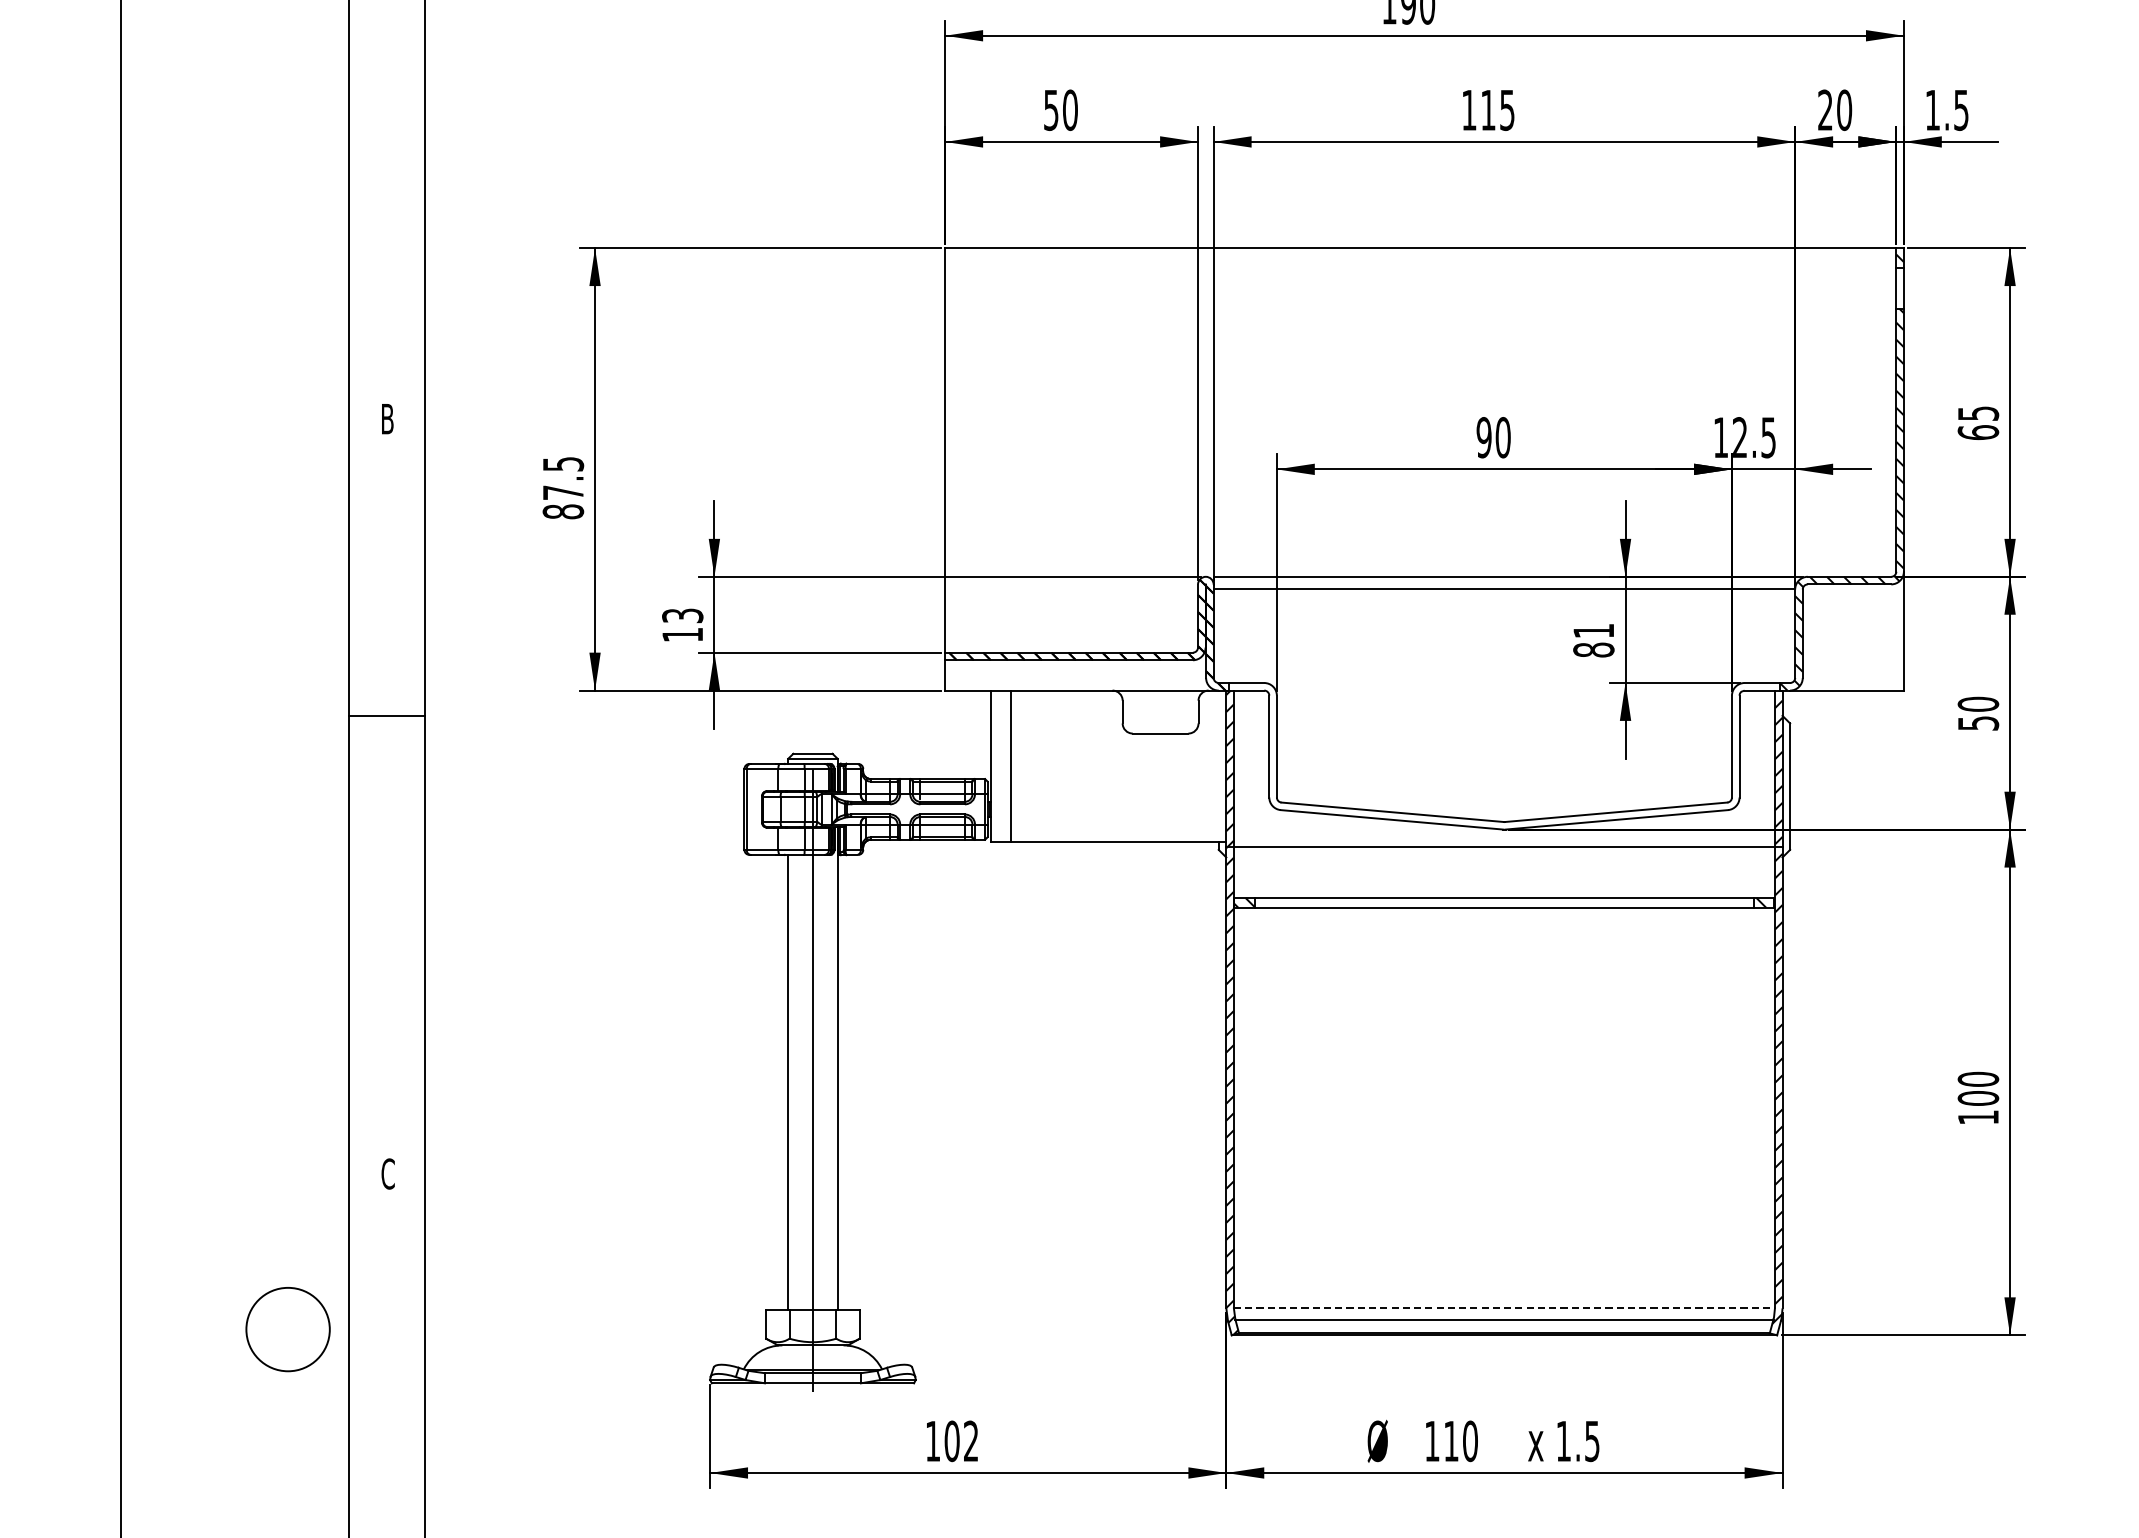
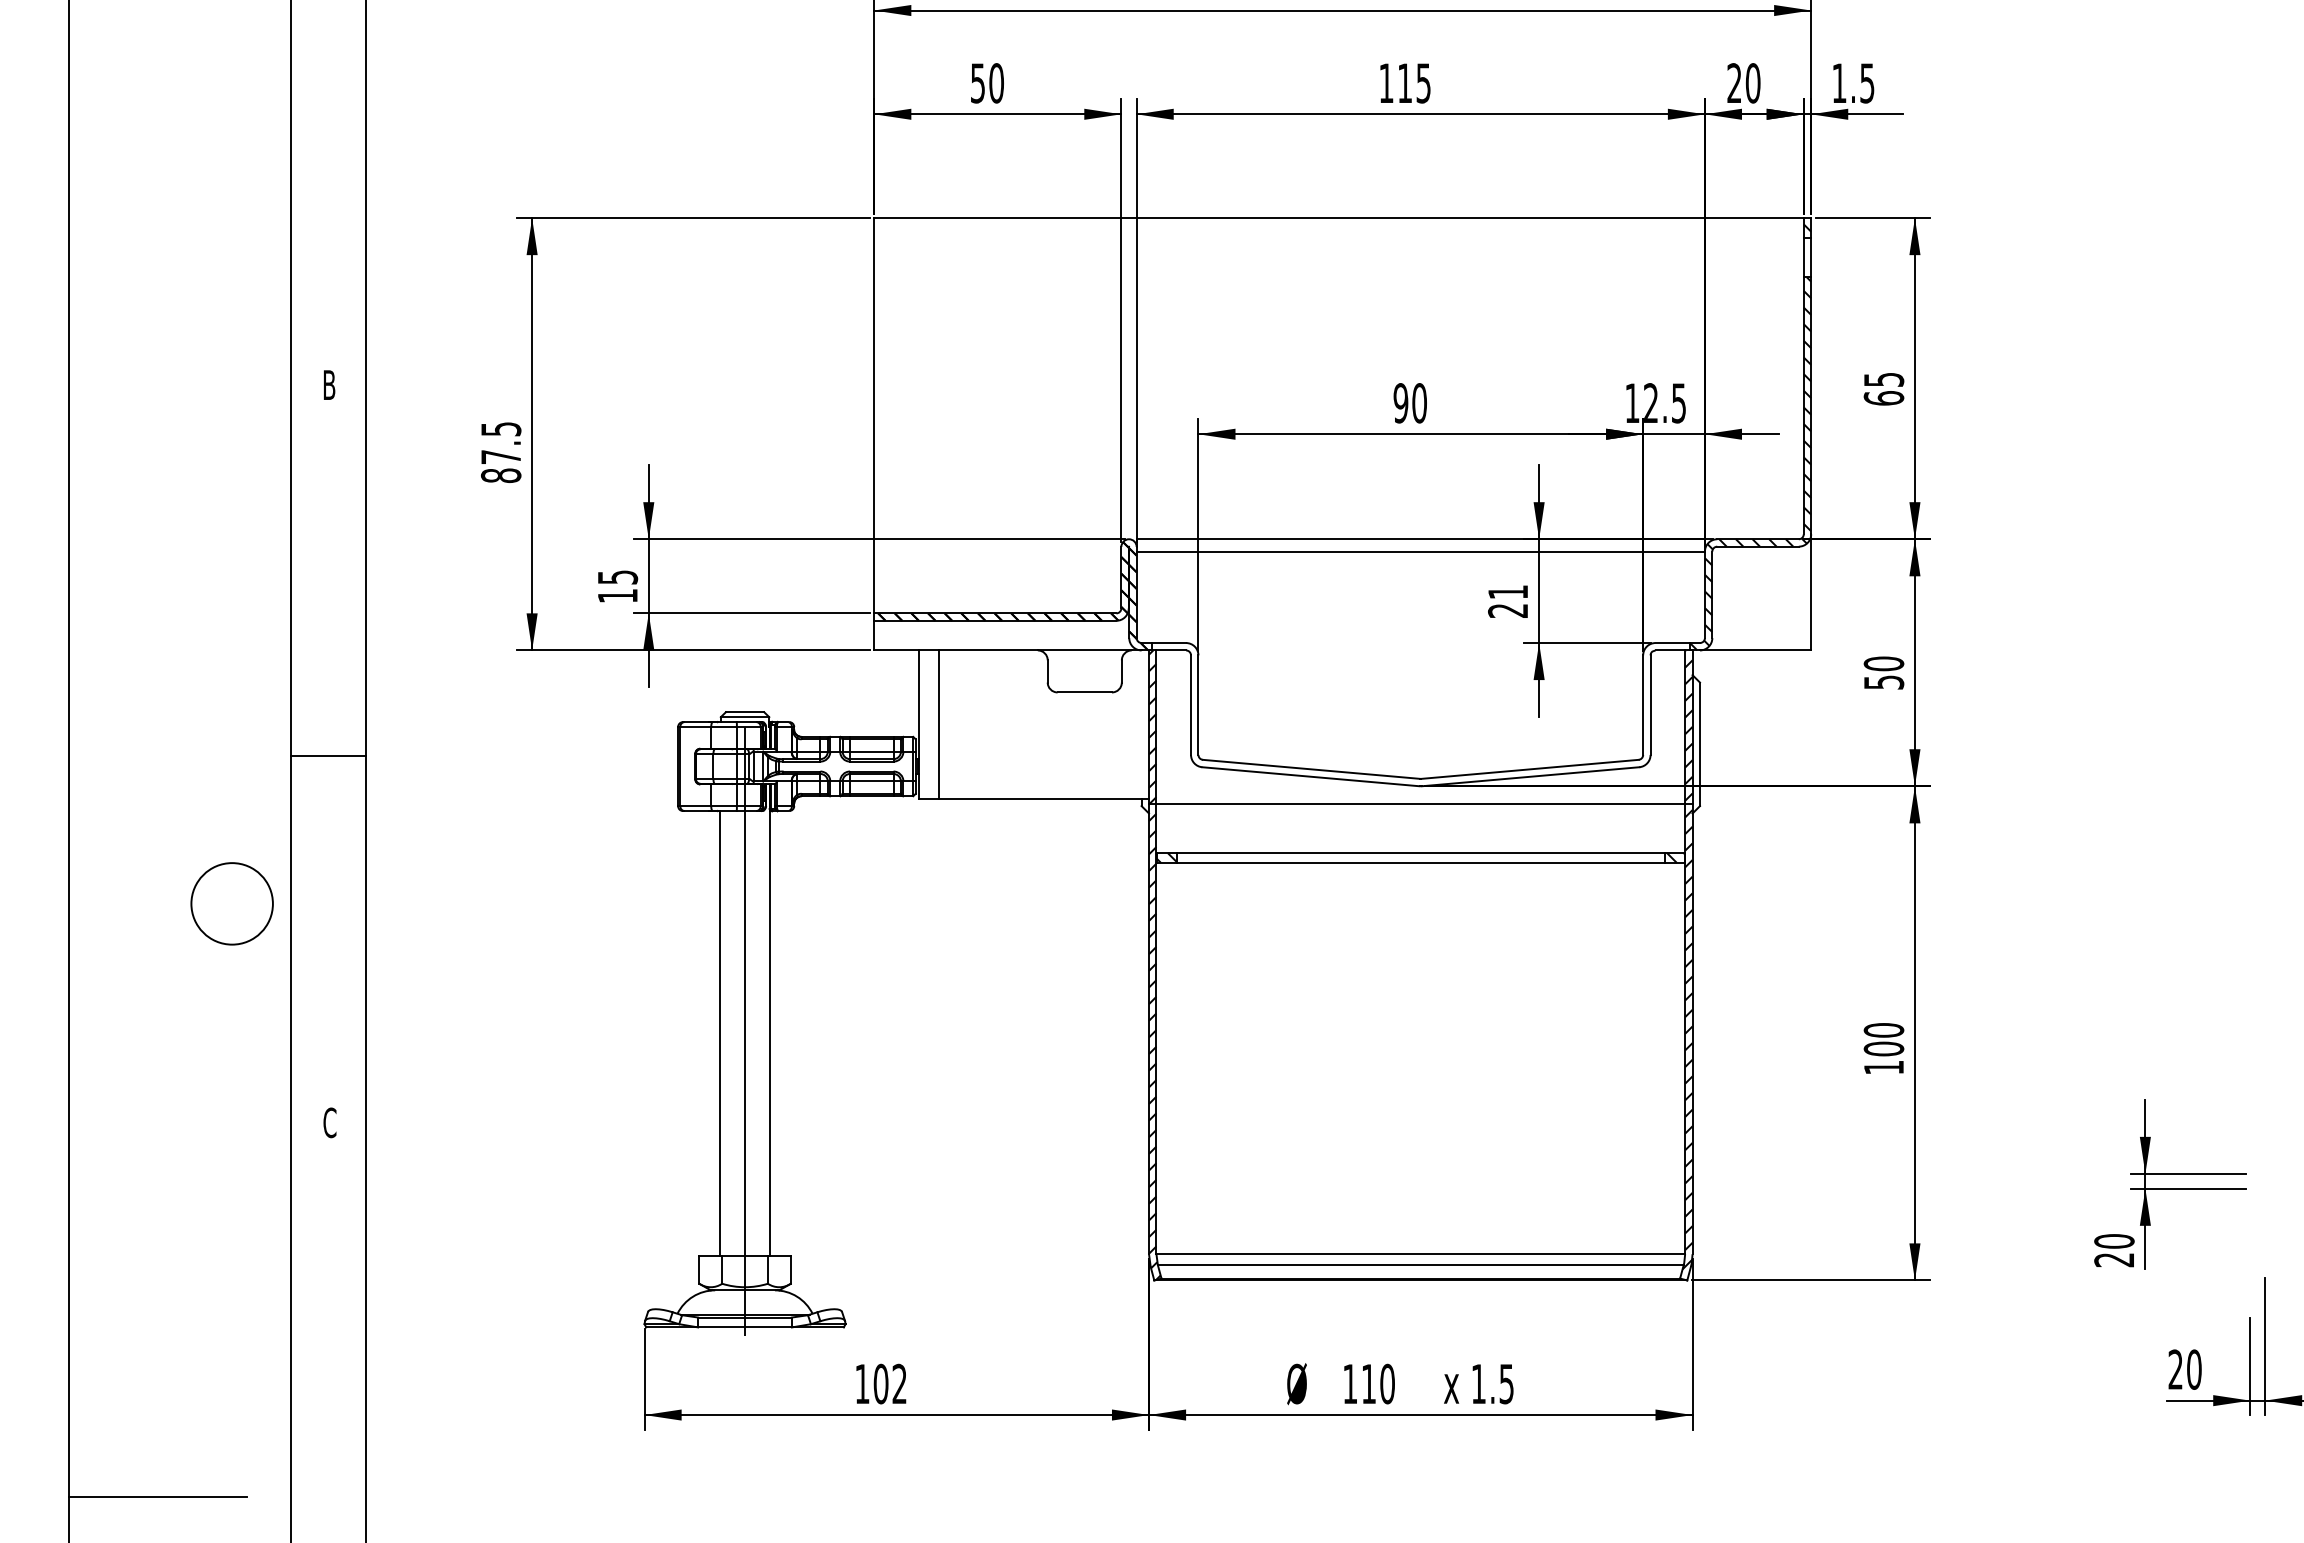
text: (682, 615) -> (617, 577), 13 -> 15
text: (1594, 649) -> (1508, 610), 81 -> 21
line: (386, 716) -> (328, 755), moved
line: (1505, 1308) -> (1421, 1254), dashed -> solid
circle: (287, 1329) -> (231, 903), moved

